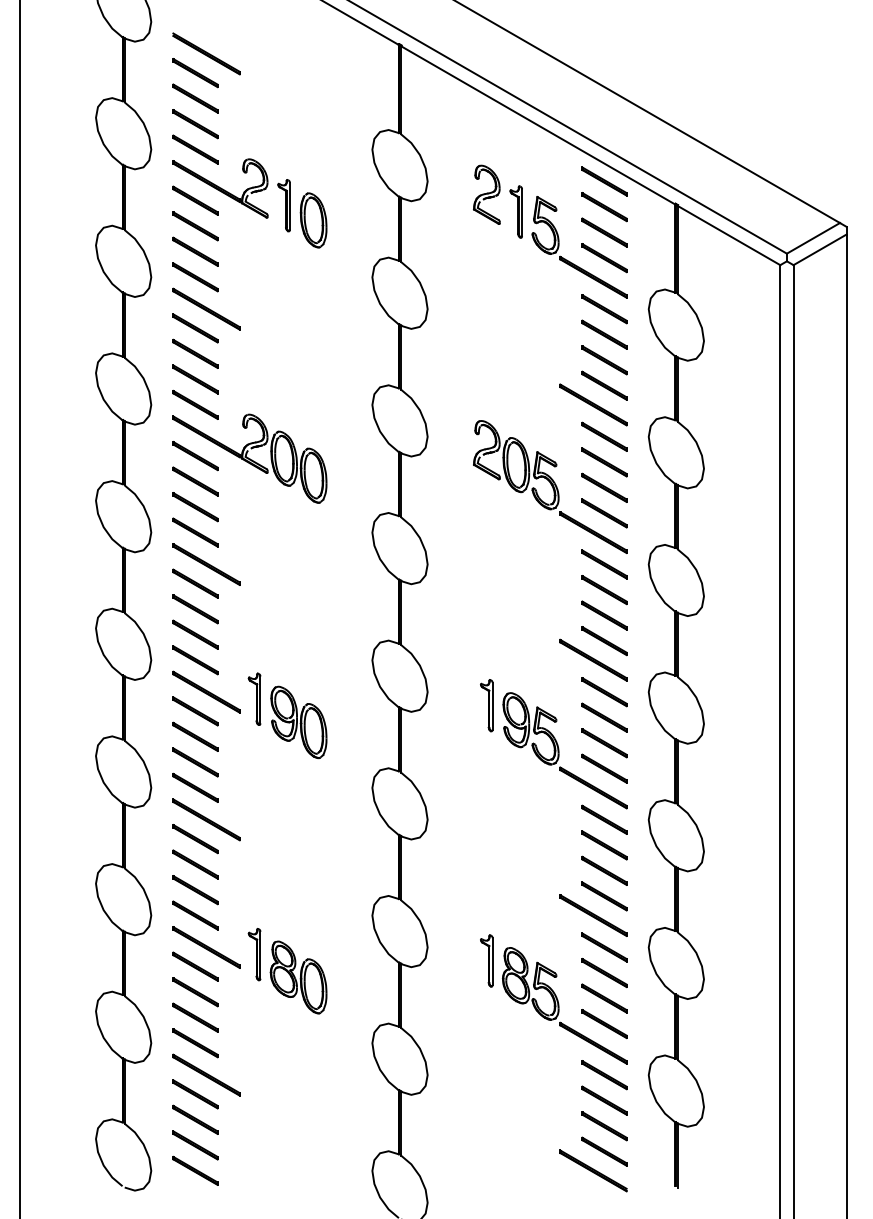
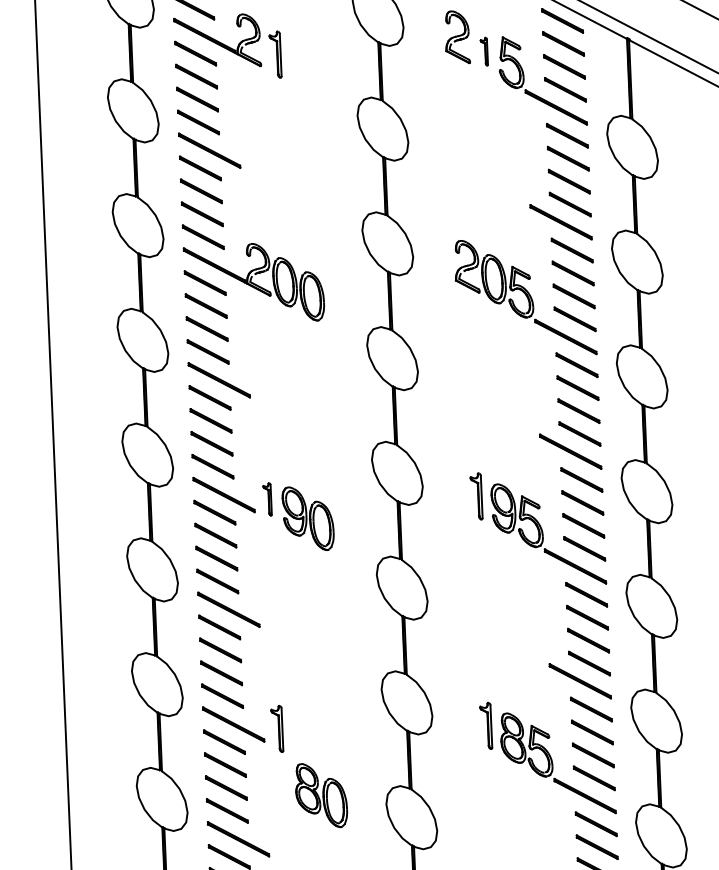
part: (515, 211) -> (483, 51), size x0.6
part: (313, 220) -> (302, 66), removed
part: (254, 698) -> (267, 498), size x0.7
part: (298, 977) -> (321, 795), moved

